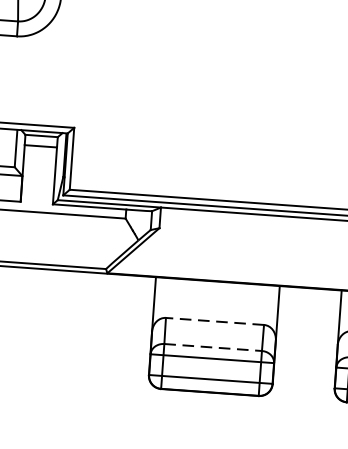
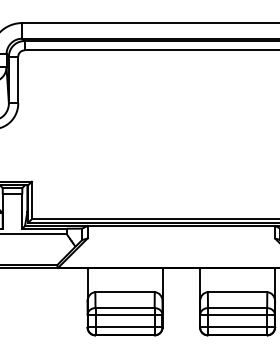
line: (215, 321) -> (125, 292), dashed -> solid
line: (213, 348) -> (125, 308), dashed -> solid

